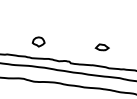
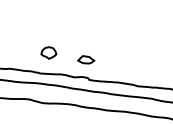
part: (101, 47) -> (85, 59), moved

